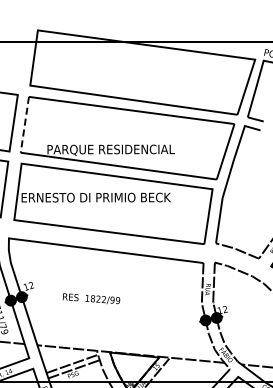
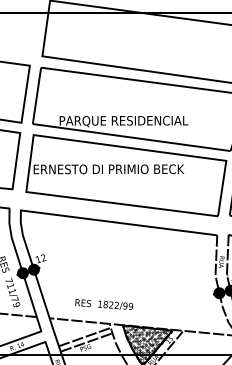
line: (24, 125) -> (36, 96), dashed -> solid
text: (91, 298) -> (104, 304), moved
hatch: (134, 366) -> (147, 339), added

